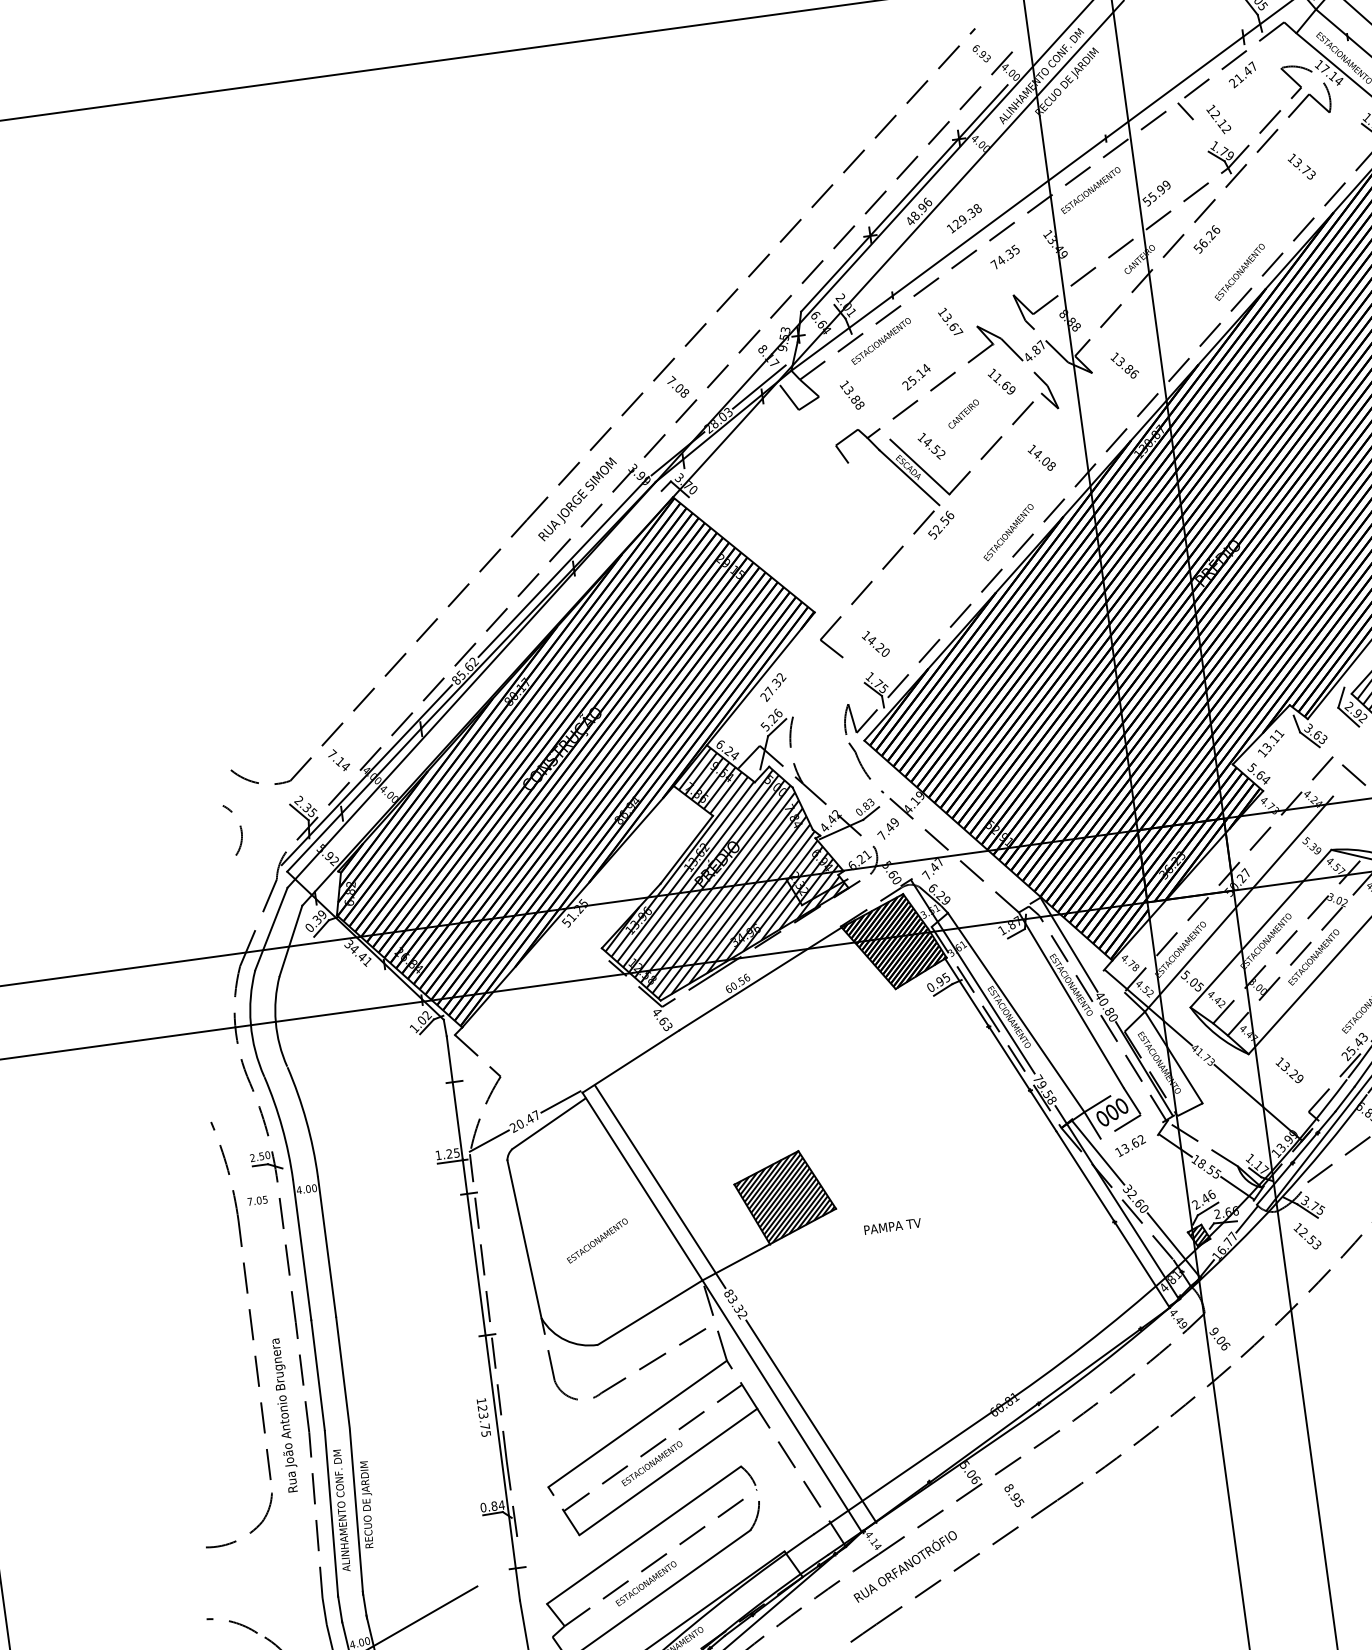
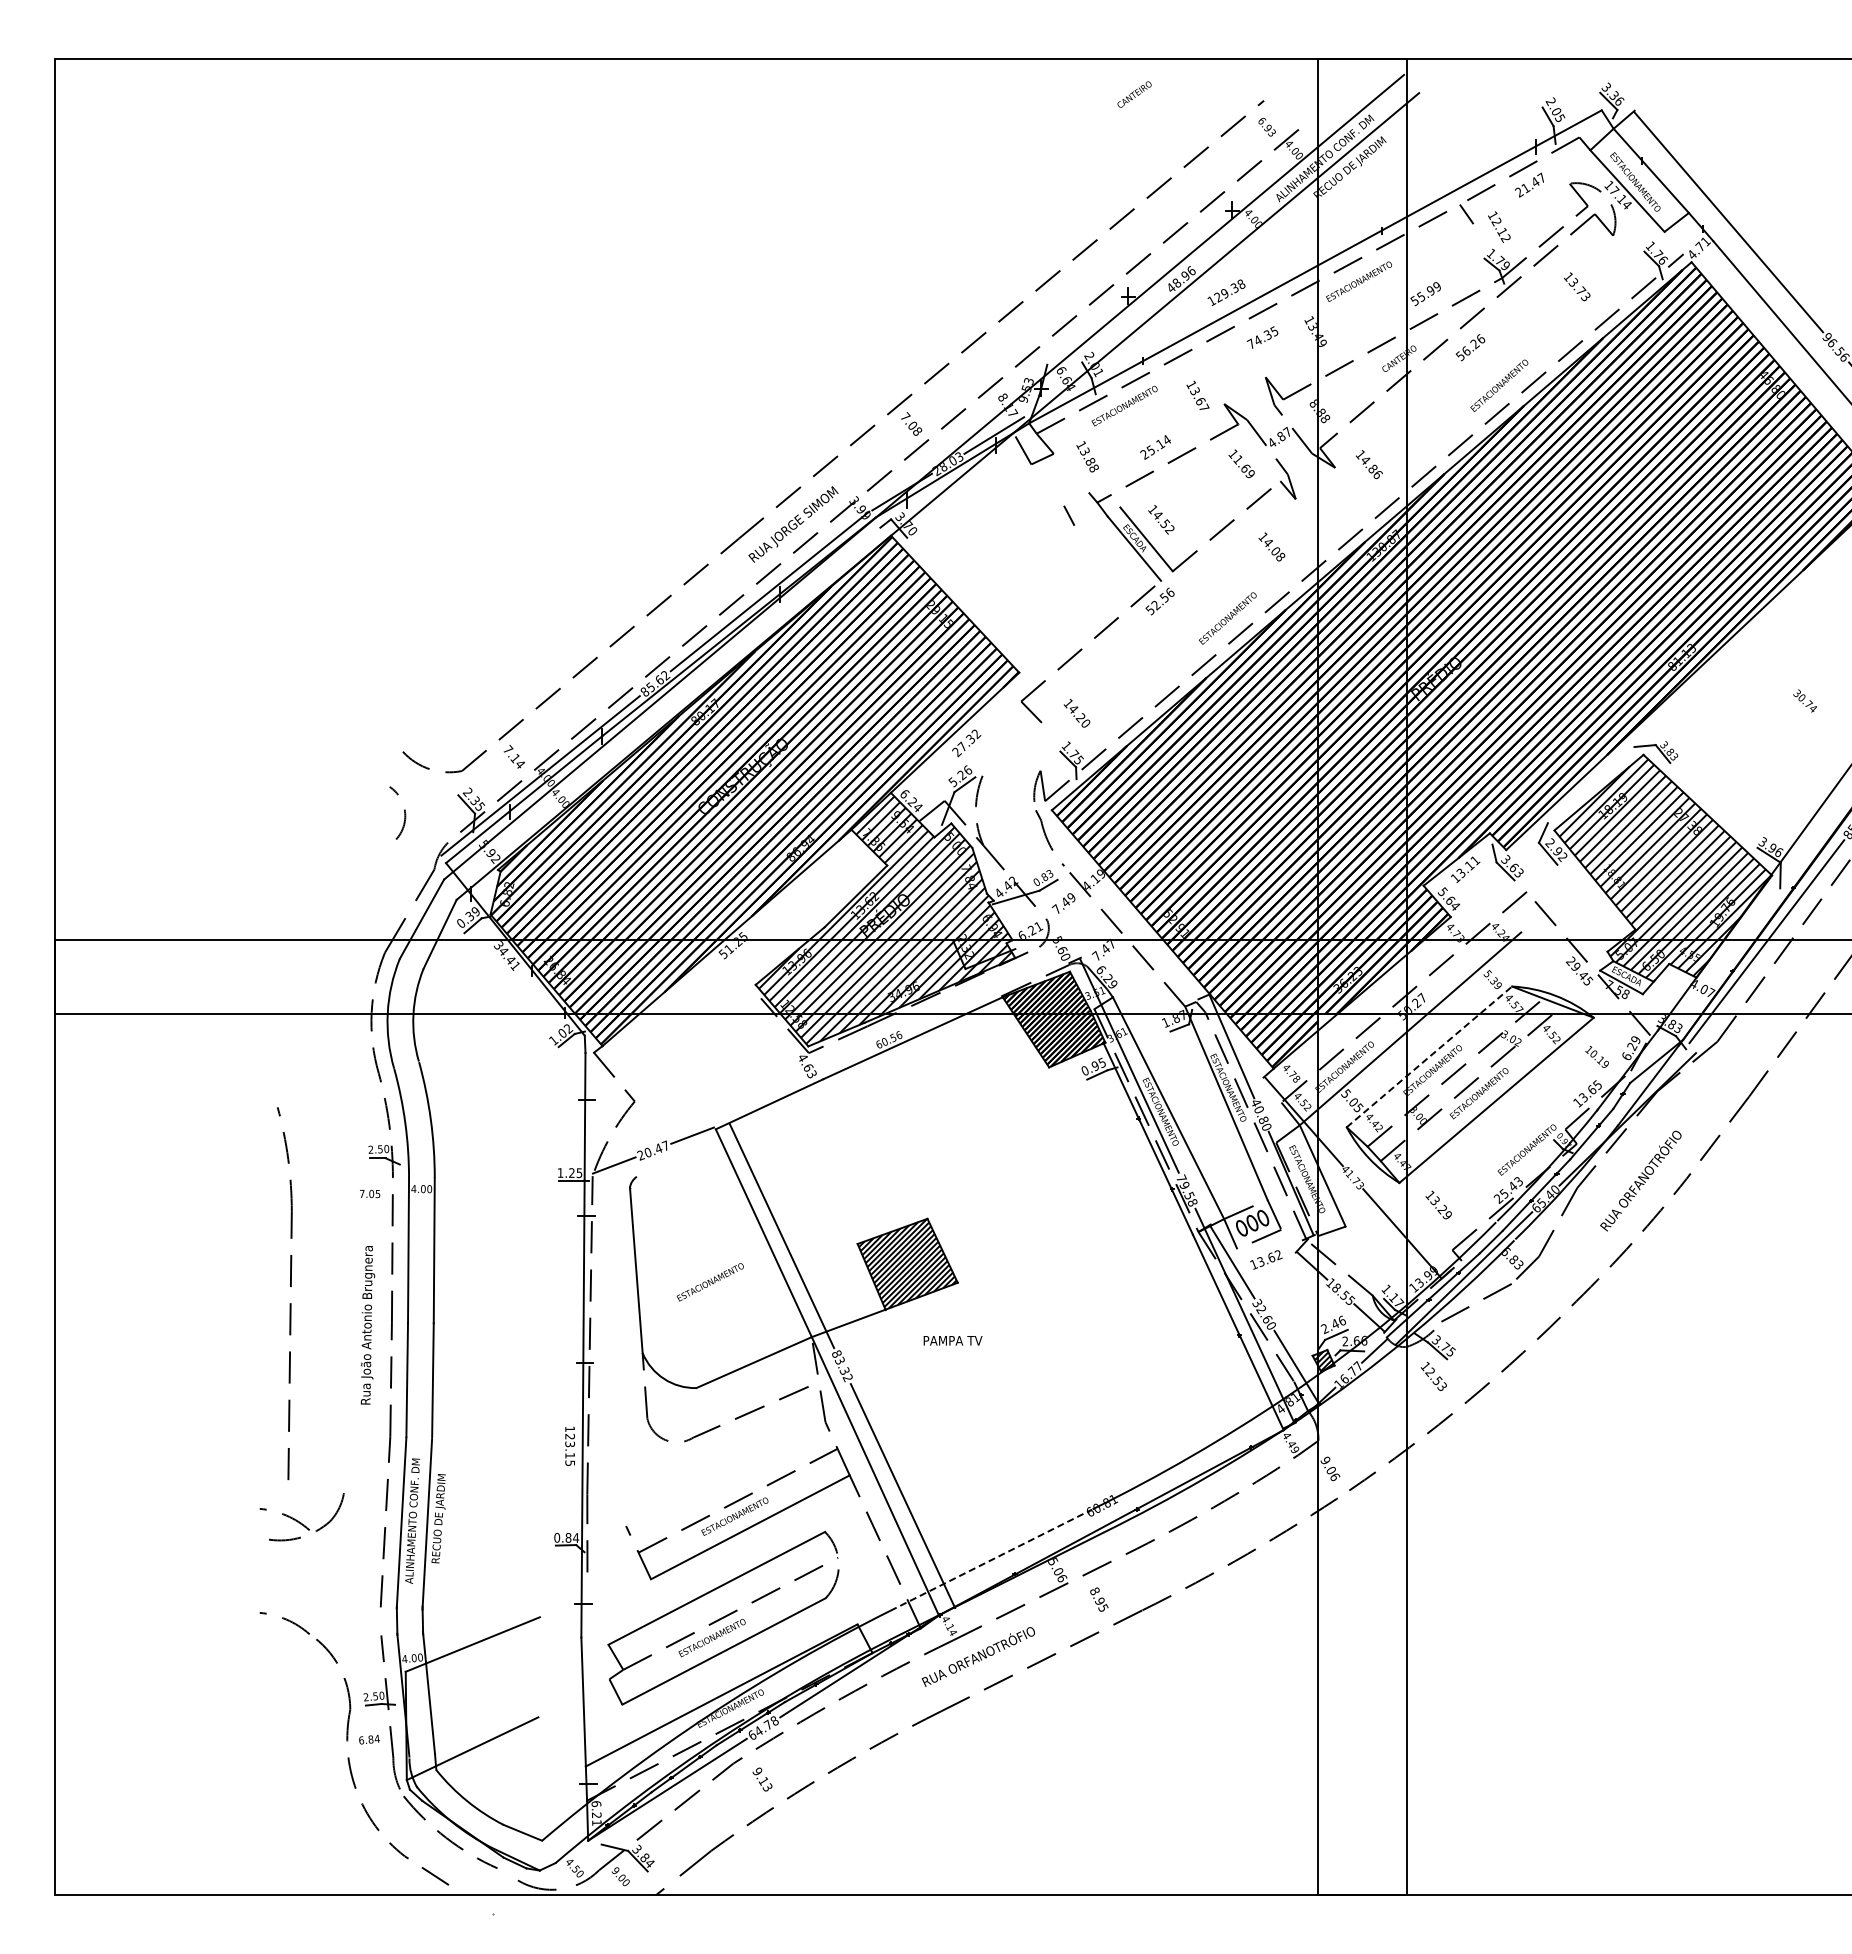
line: (904, 198) -> (1168, 263), removed
text: (1120, 361) -> (1365, 459), 13.86 -> 14.86
text: (963, 414) -> (1134, 94), moved
line: (846, 436) -> (1076, 498), removed
line: (1261, 928) -> (1429, 1056), solid -> dashed
line: (549, 1123) -> (677, 1155), removed
text: (892, 1226) -> (952, 1340), moved
part: (247, 1293) -> (290, 1286), moved
text: (284, 1415) -> (367, 1325), moved
line: (637, 1424) -> (725, 1474), removed
text: (484, 1426) -> (569, 1455), 123.75 -> 123.15
line: (905, 1472) -> (991, 1560), solid -> dashed
arc: (218, 1522) -> (285, 1516), added
line: (324, 1611) -> (380, 1621), removed

